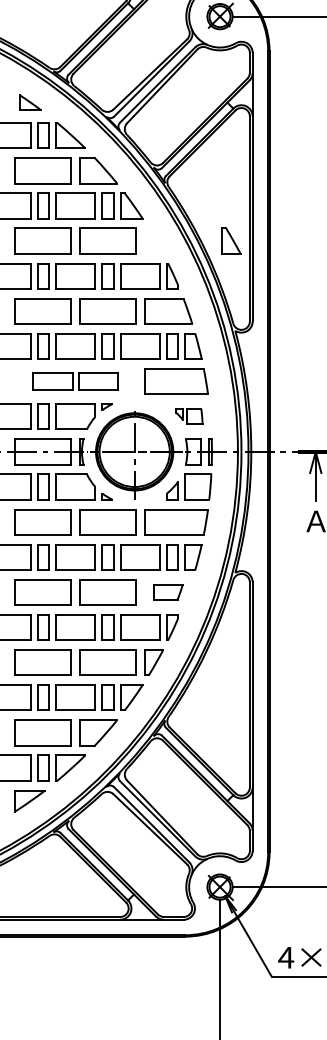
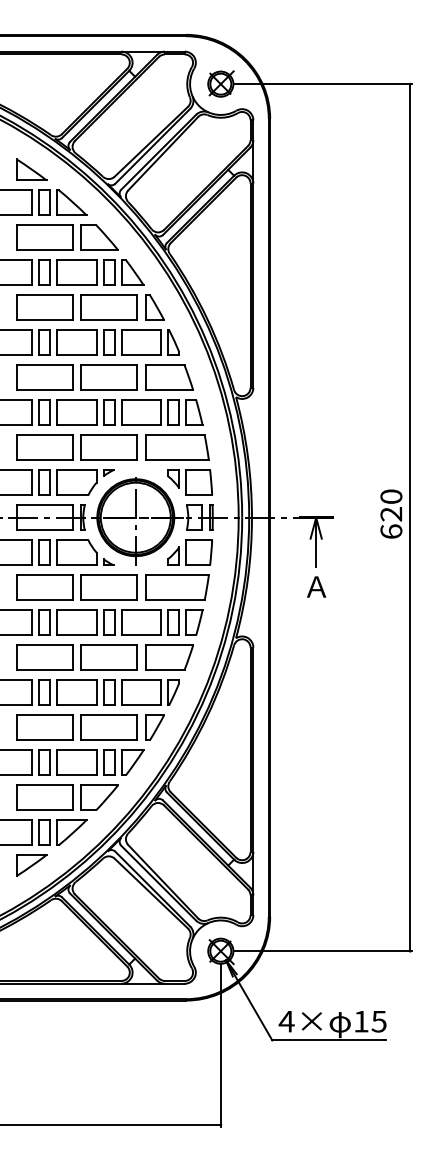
part: (29, 102) -> (31, 169), size x1.43
part: (230, 240) -> (154, 307), moved
part: (75, 381) -> (76, 447), size x1.43
part: (189, 416) -> (190, 482), size x1.67
part: (168, 592) -> (169, 657), size x1.67

